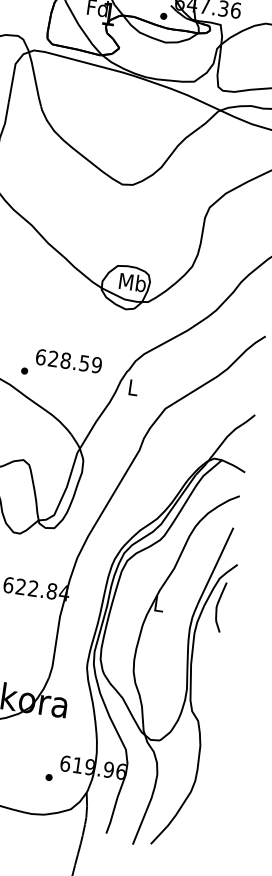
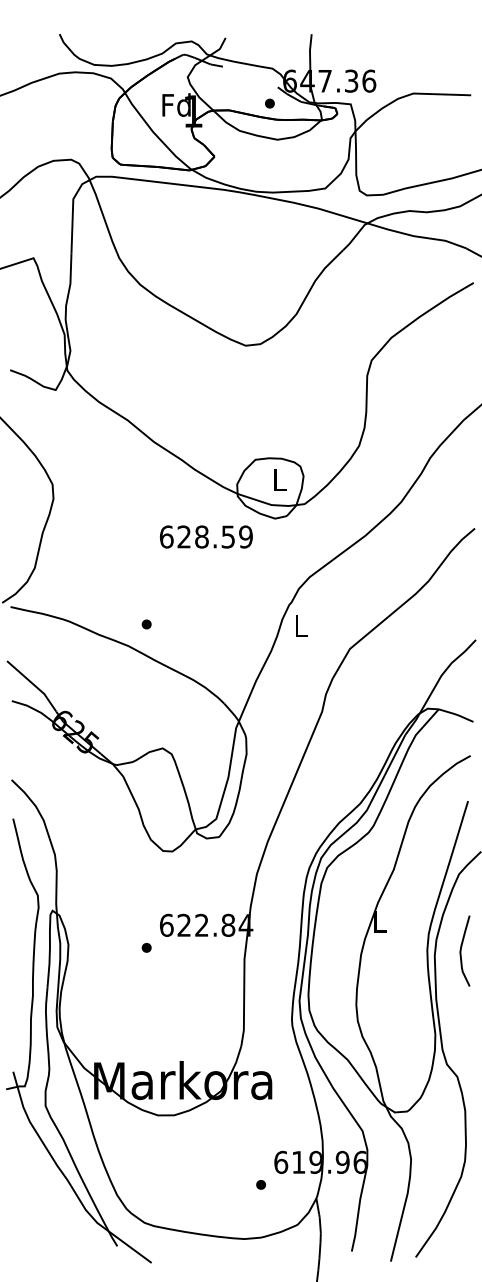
text: (132, 282) -> (279, 479), Mb -> L
text: (69, 360) -> (206, 536), moved
curve: (217, 606) -> (461, 950), moved

